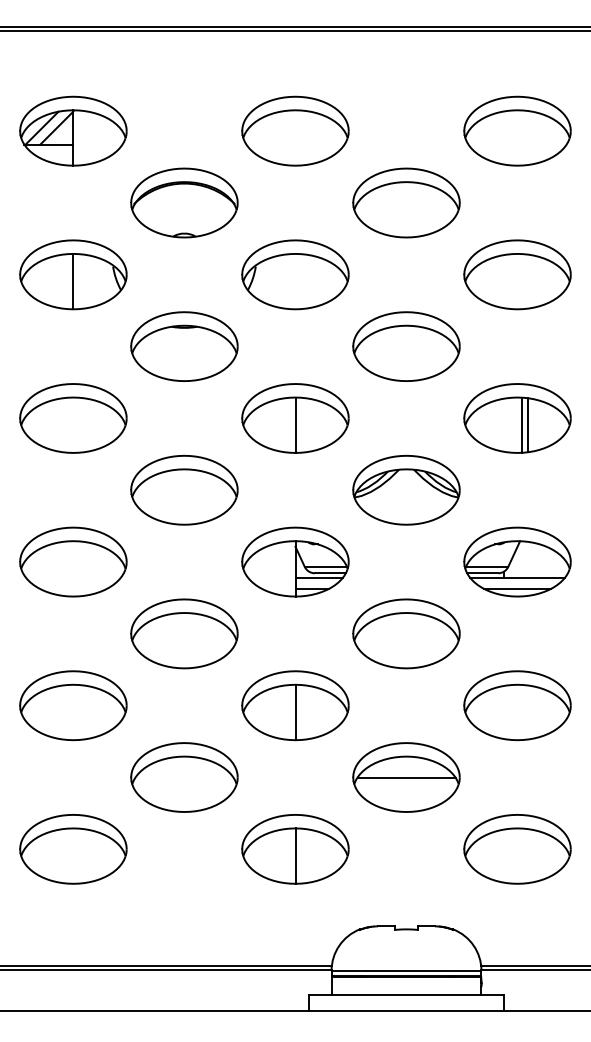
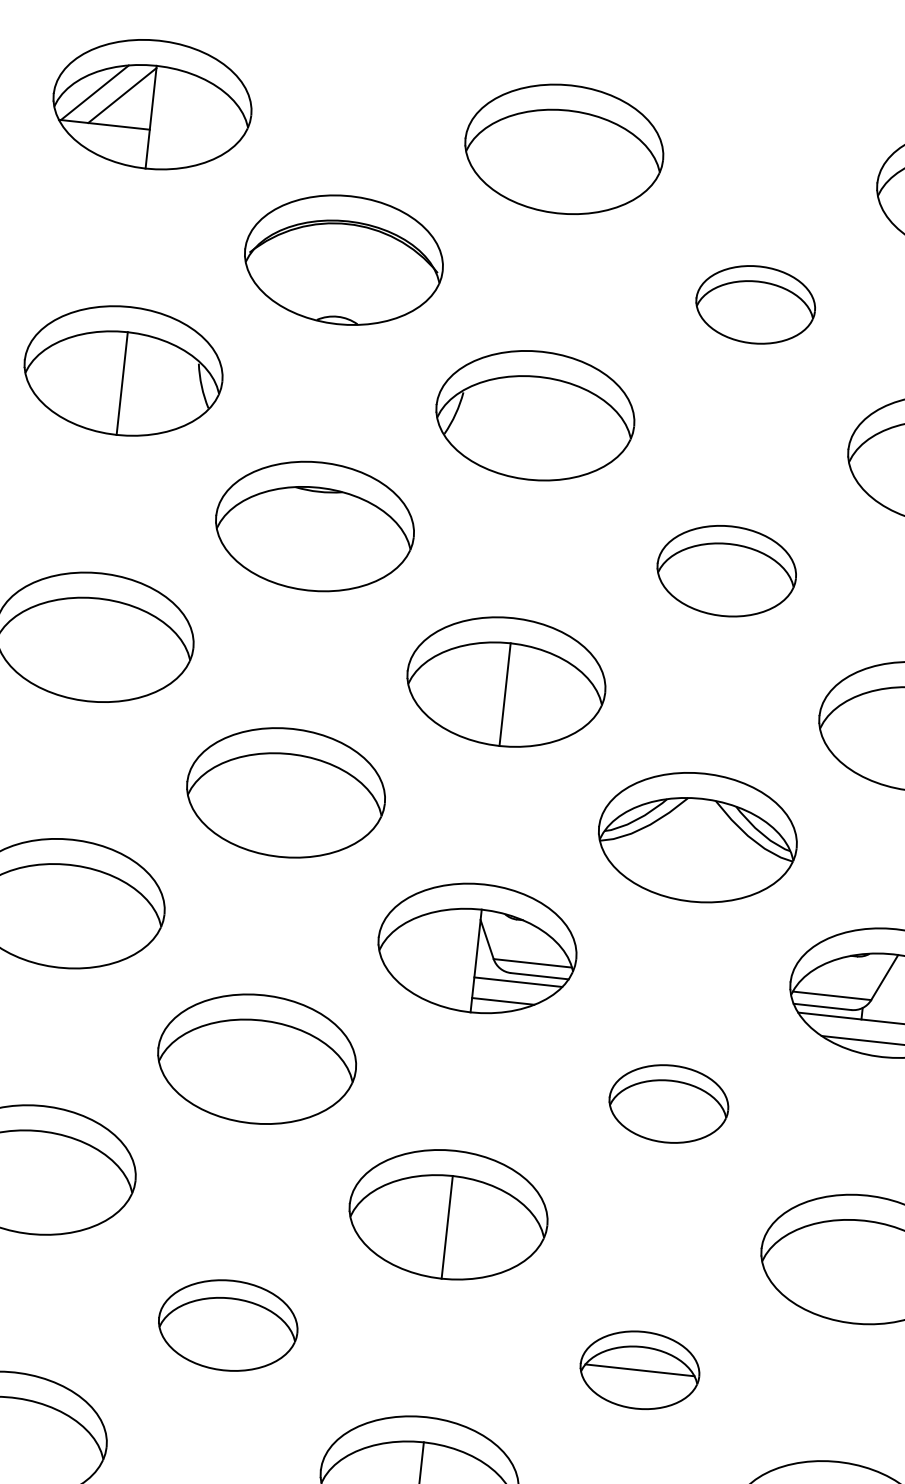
part: (406, 202) -> (755, 303), size x0.6
part: (406, 346) -> (726, 570), size x0.7
part: (406, 633) -> (668, 1103), size x0.6
part: (184, 777) -> (228, 1325), size x0.7
part: (406, 777) -> (639, 1370), size x0.6

